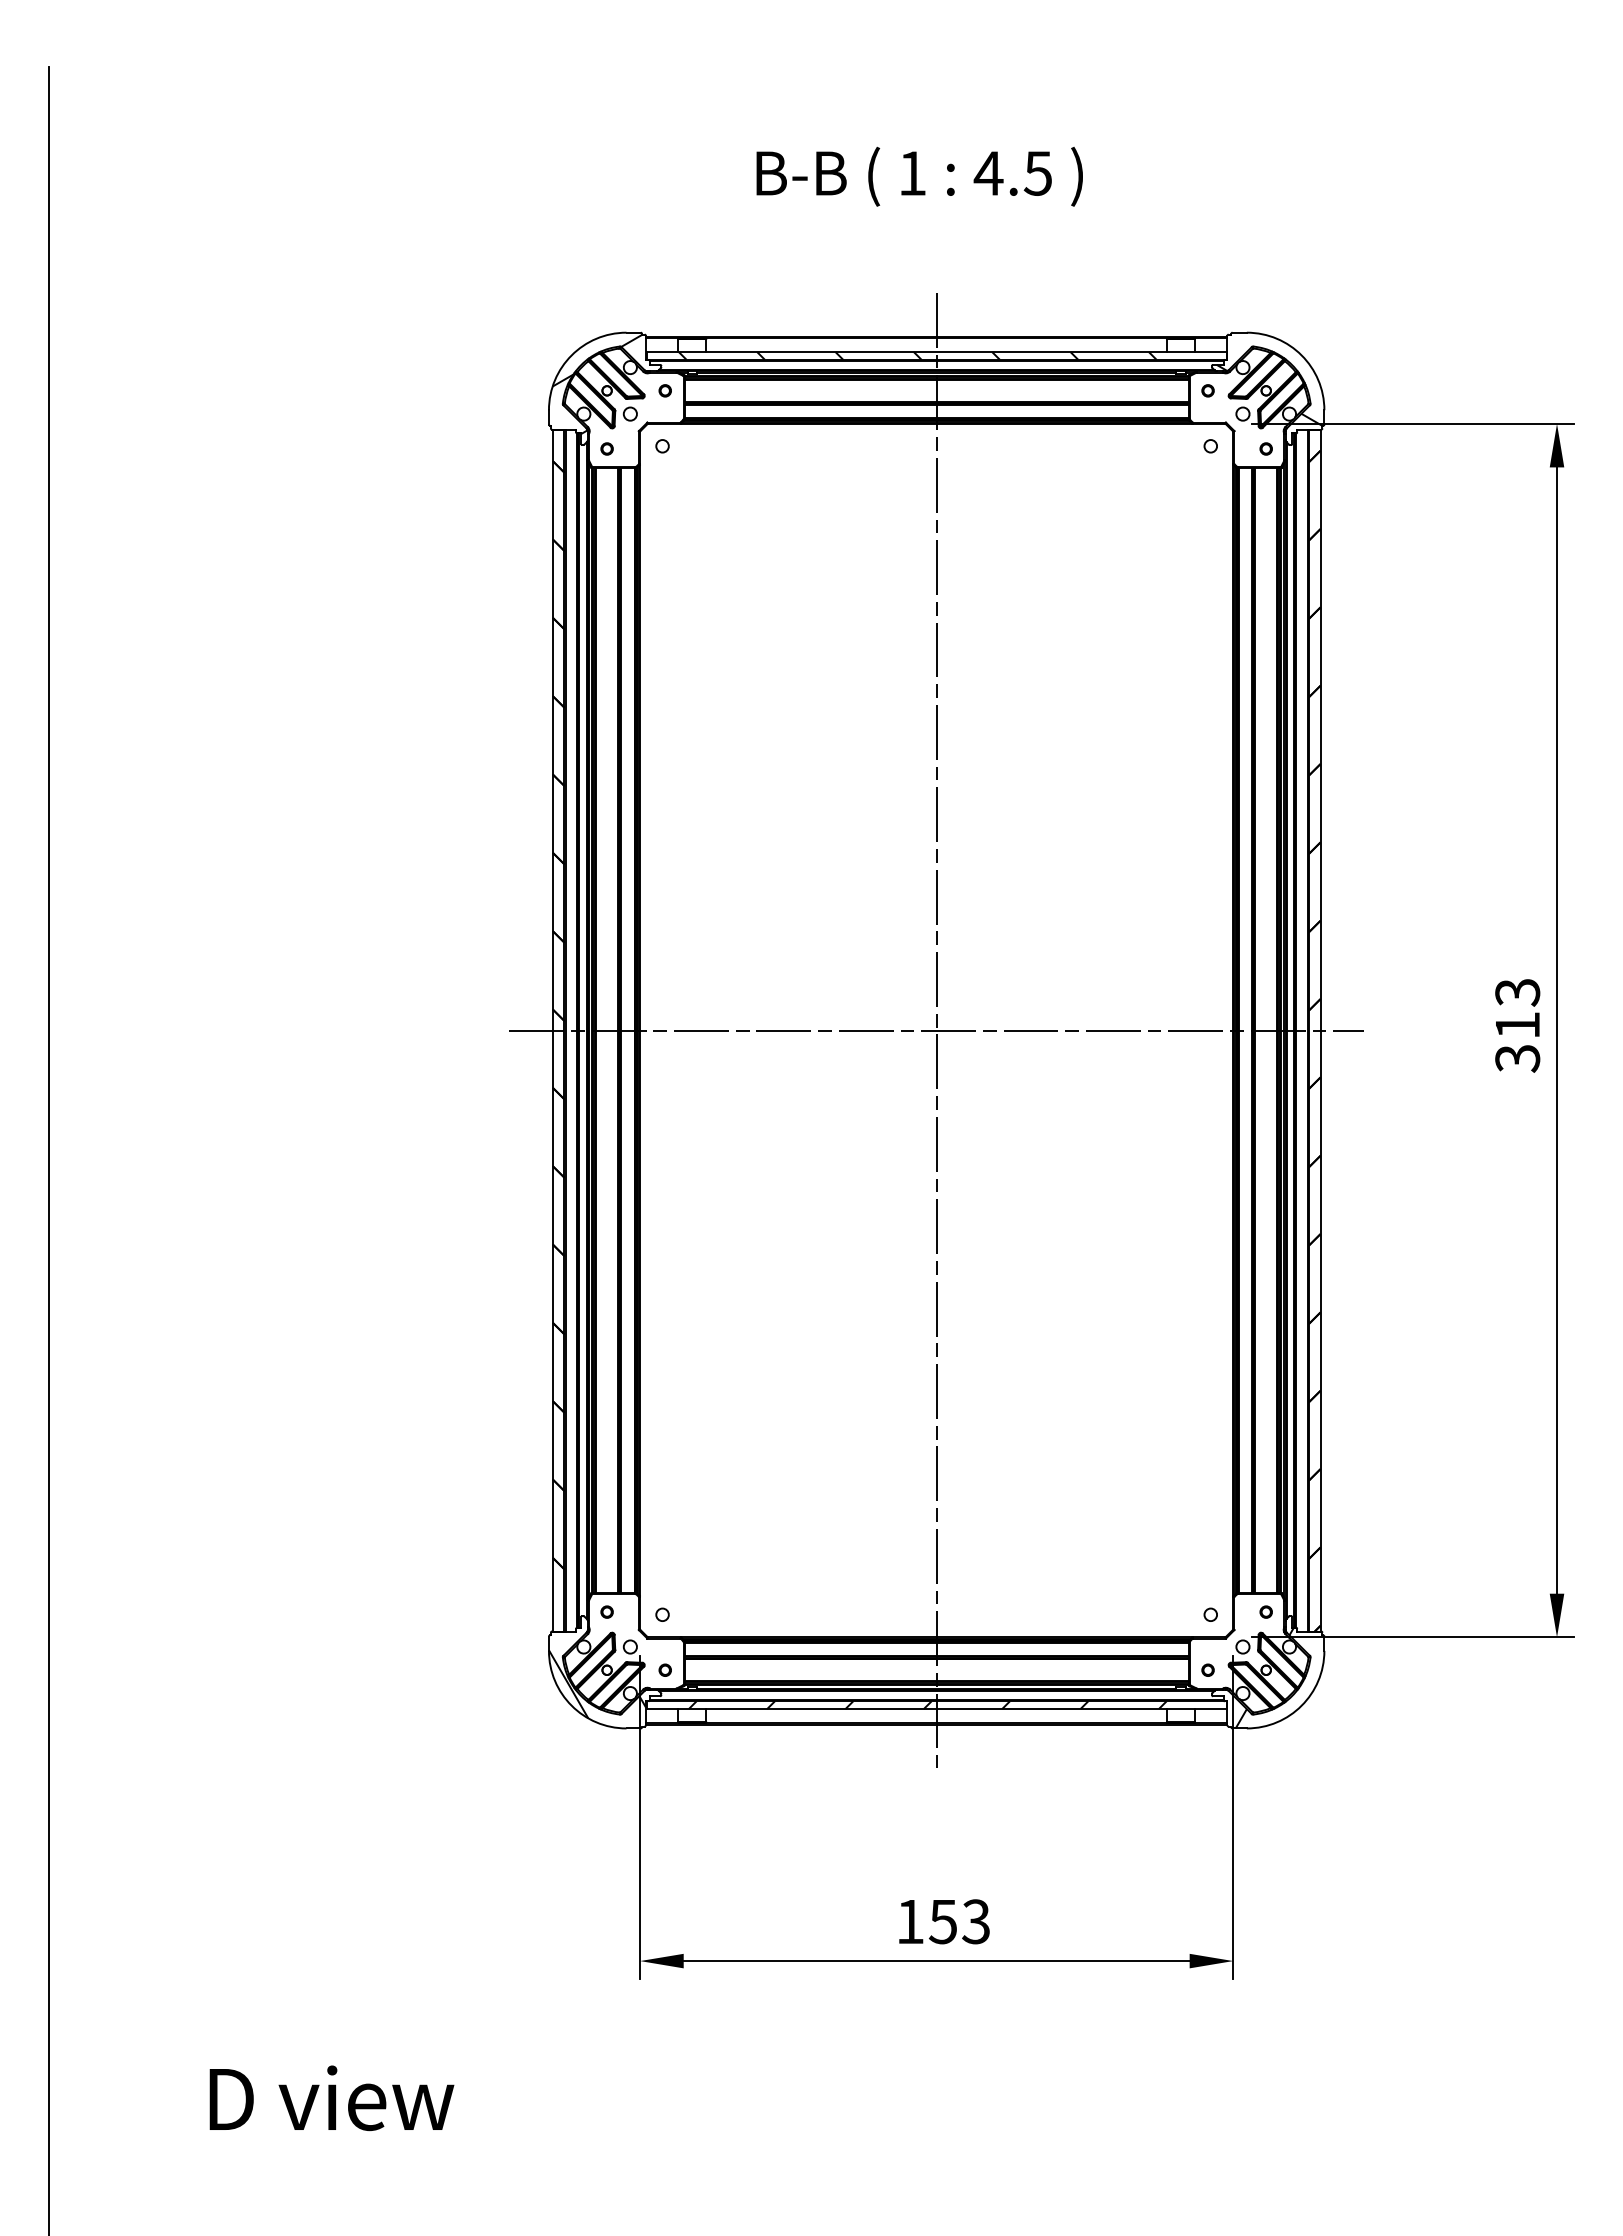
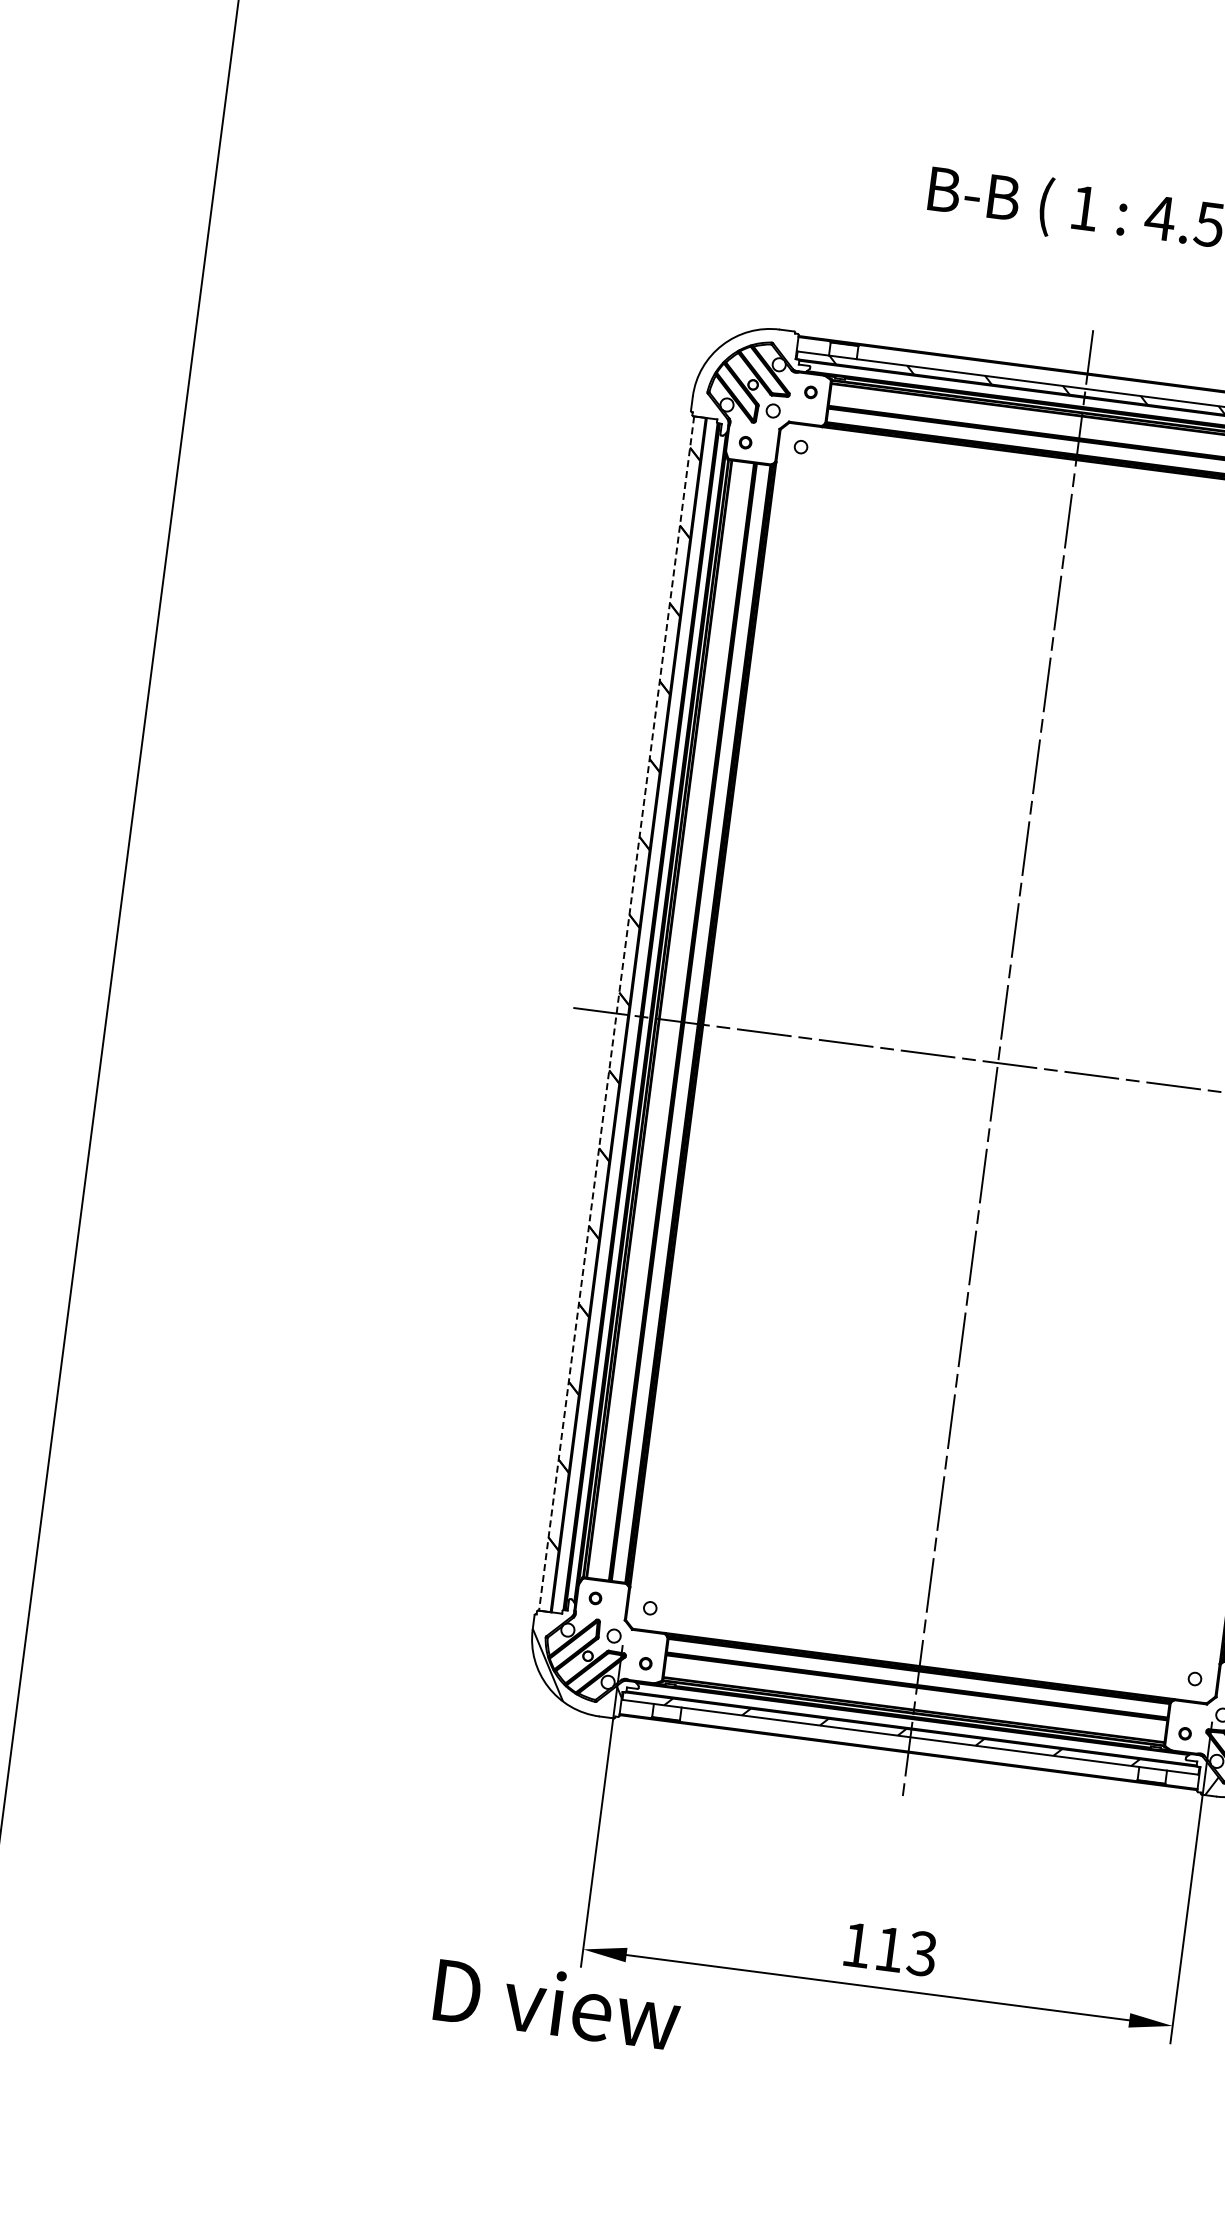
hatch: (597, 384) -> (744, 377), removed
line: (552, 1030) -> (616, 1013), solid -> dashed
text: (942, 1922) -> (888, 1950), 153 -> 113
text: (331, 2098) -> (557, 2004), moved

